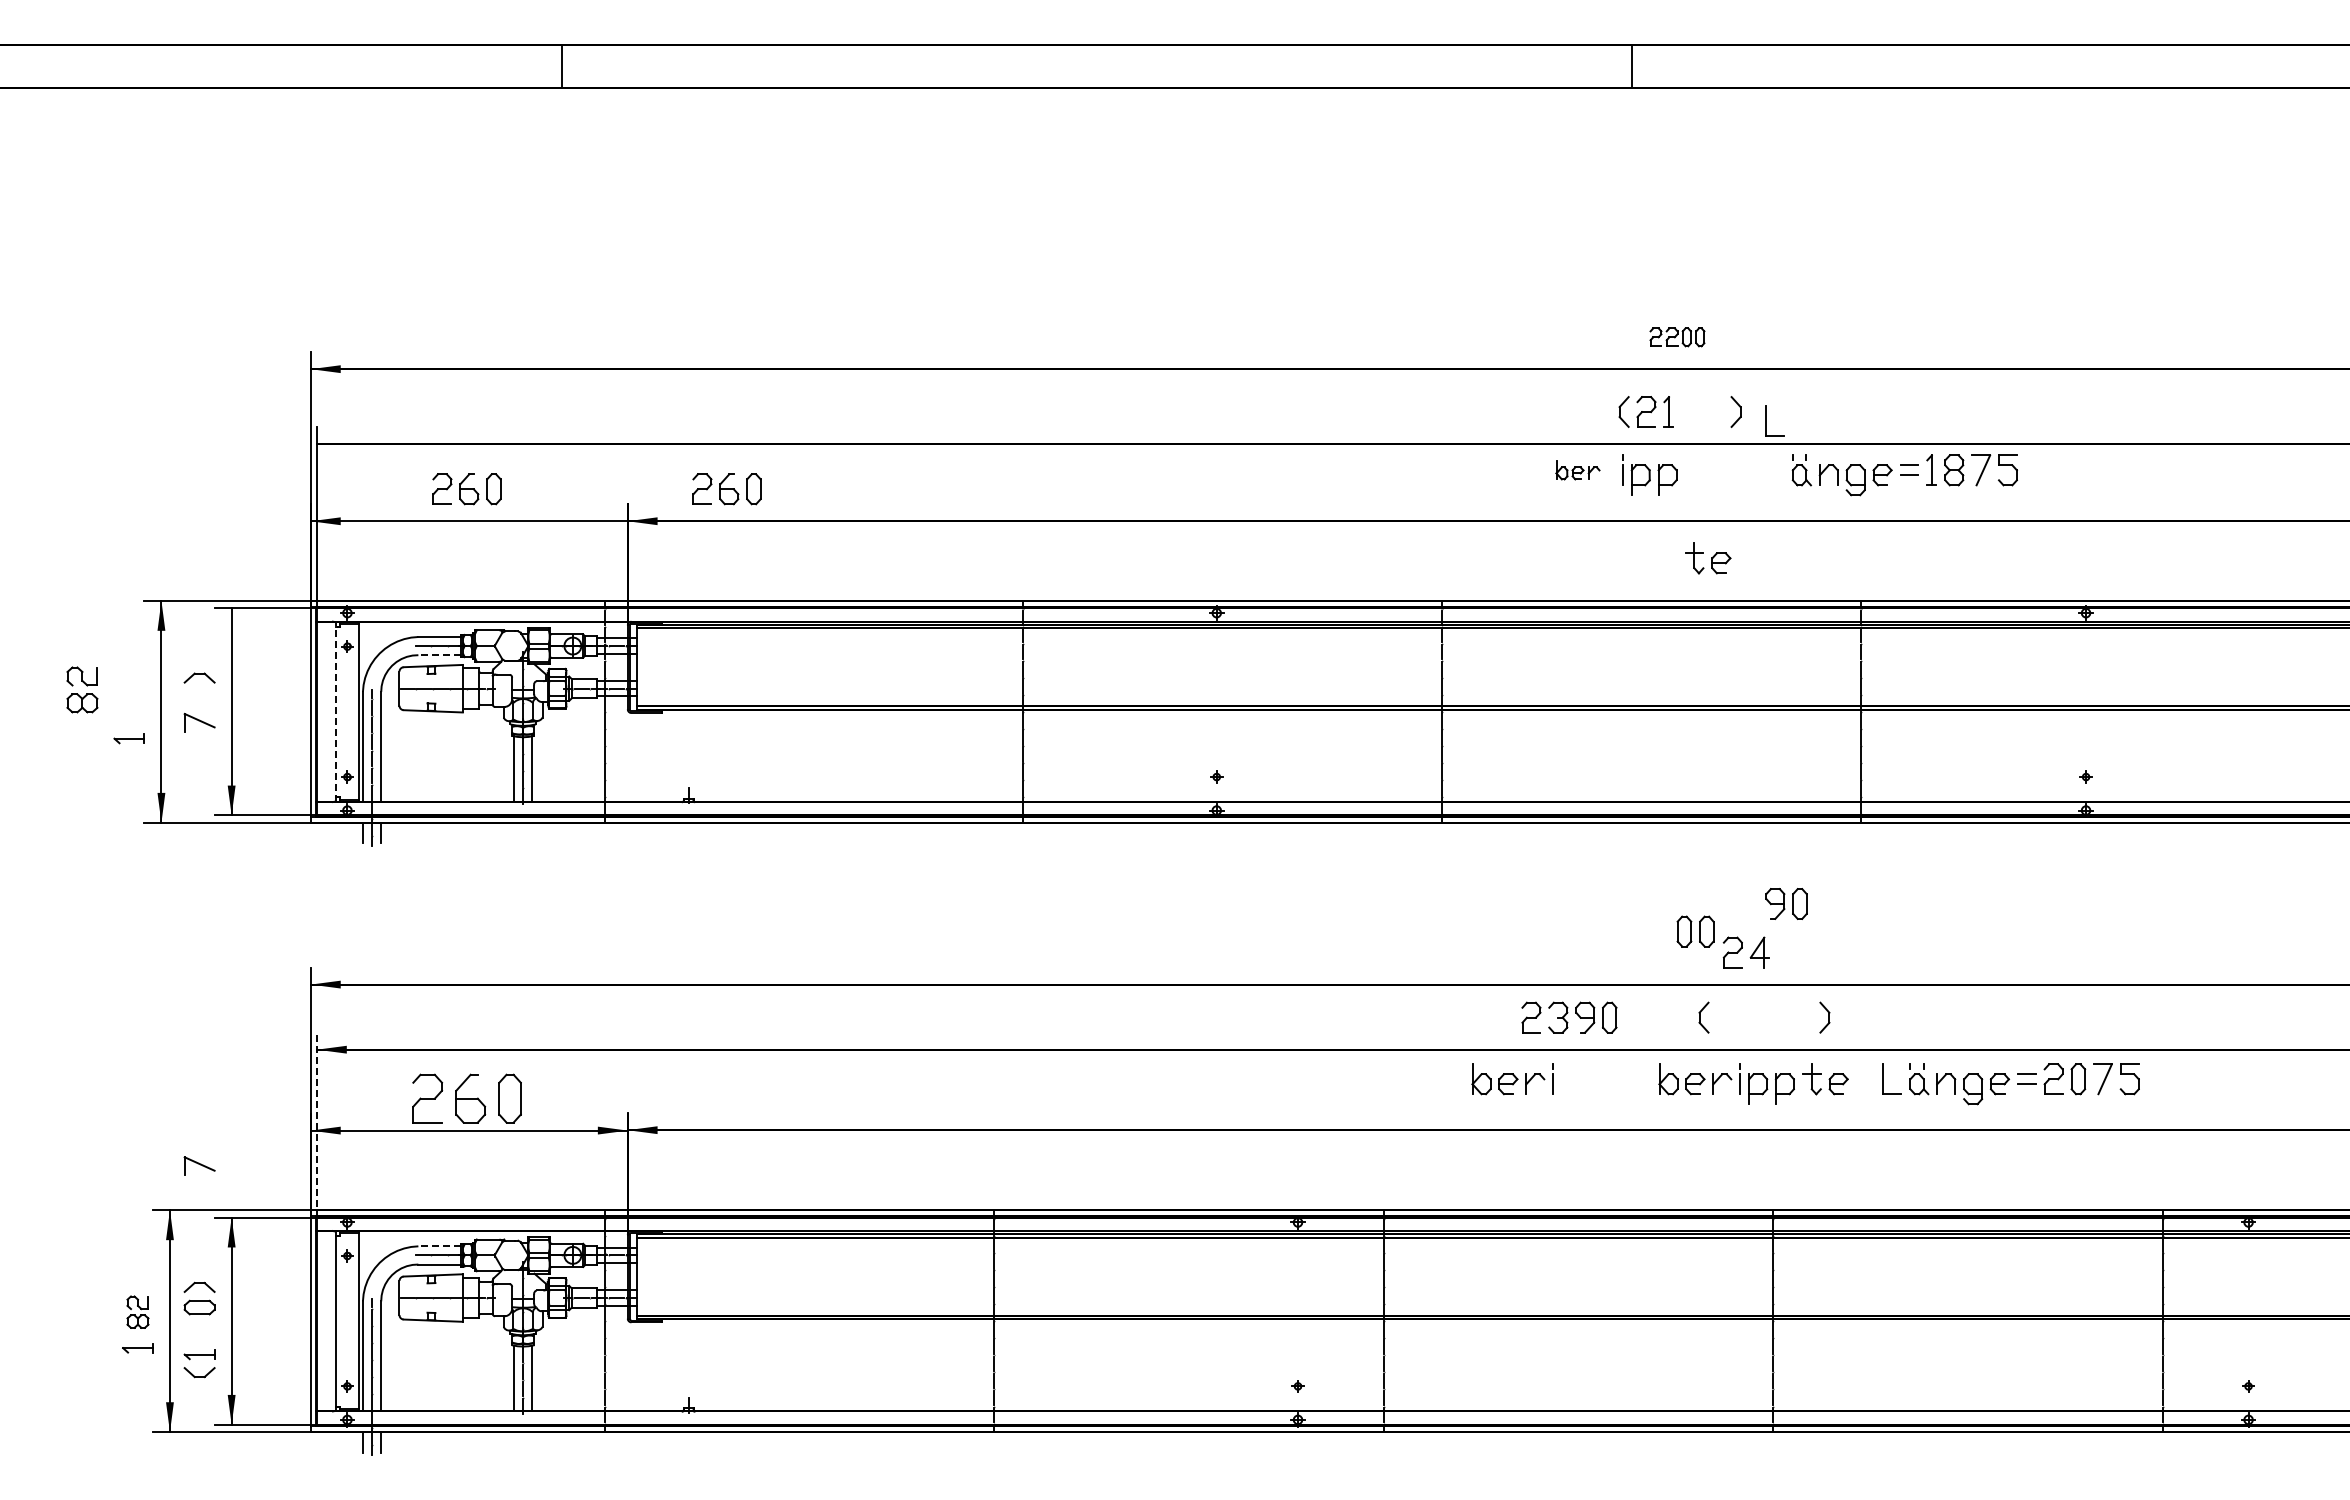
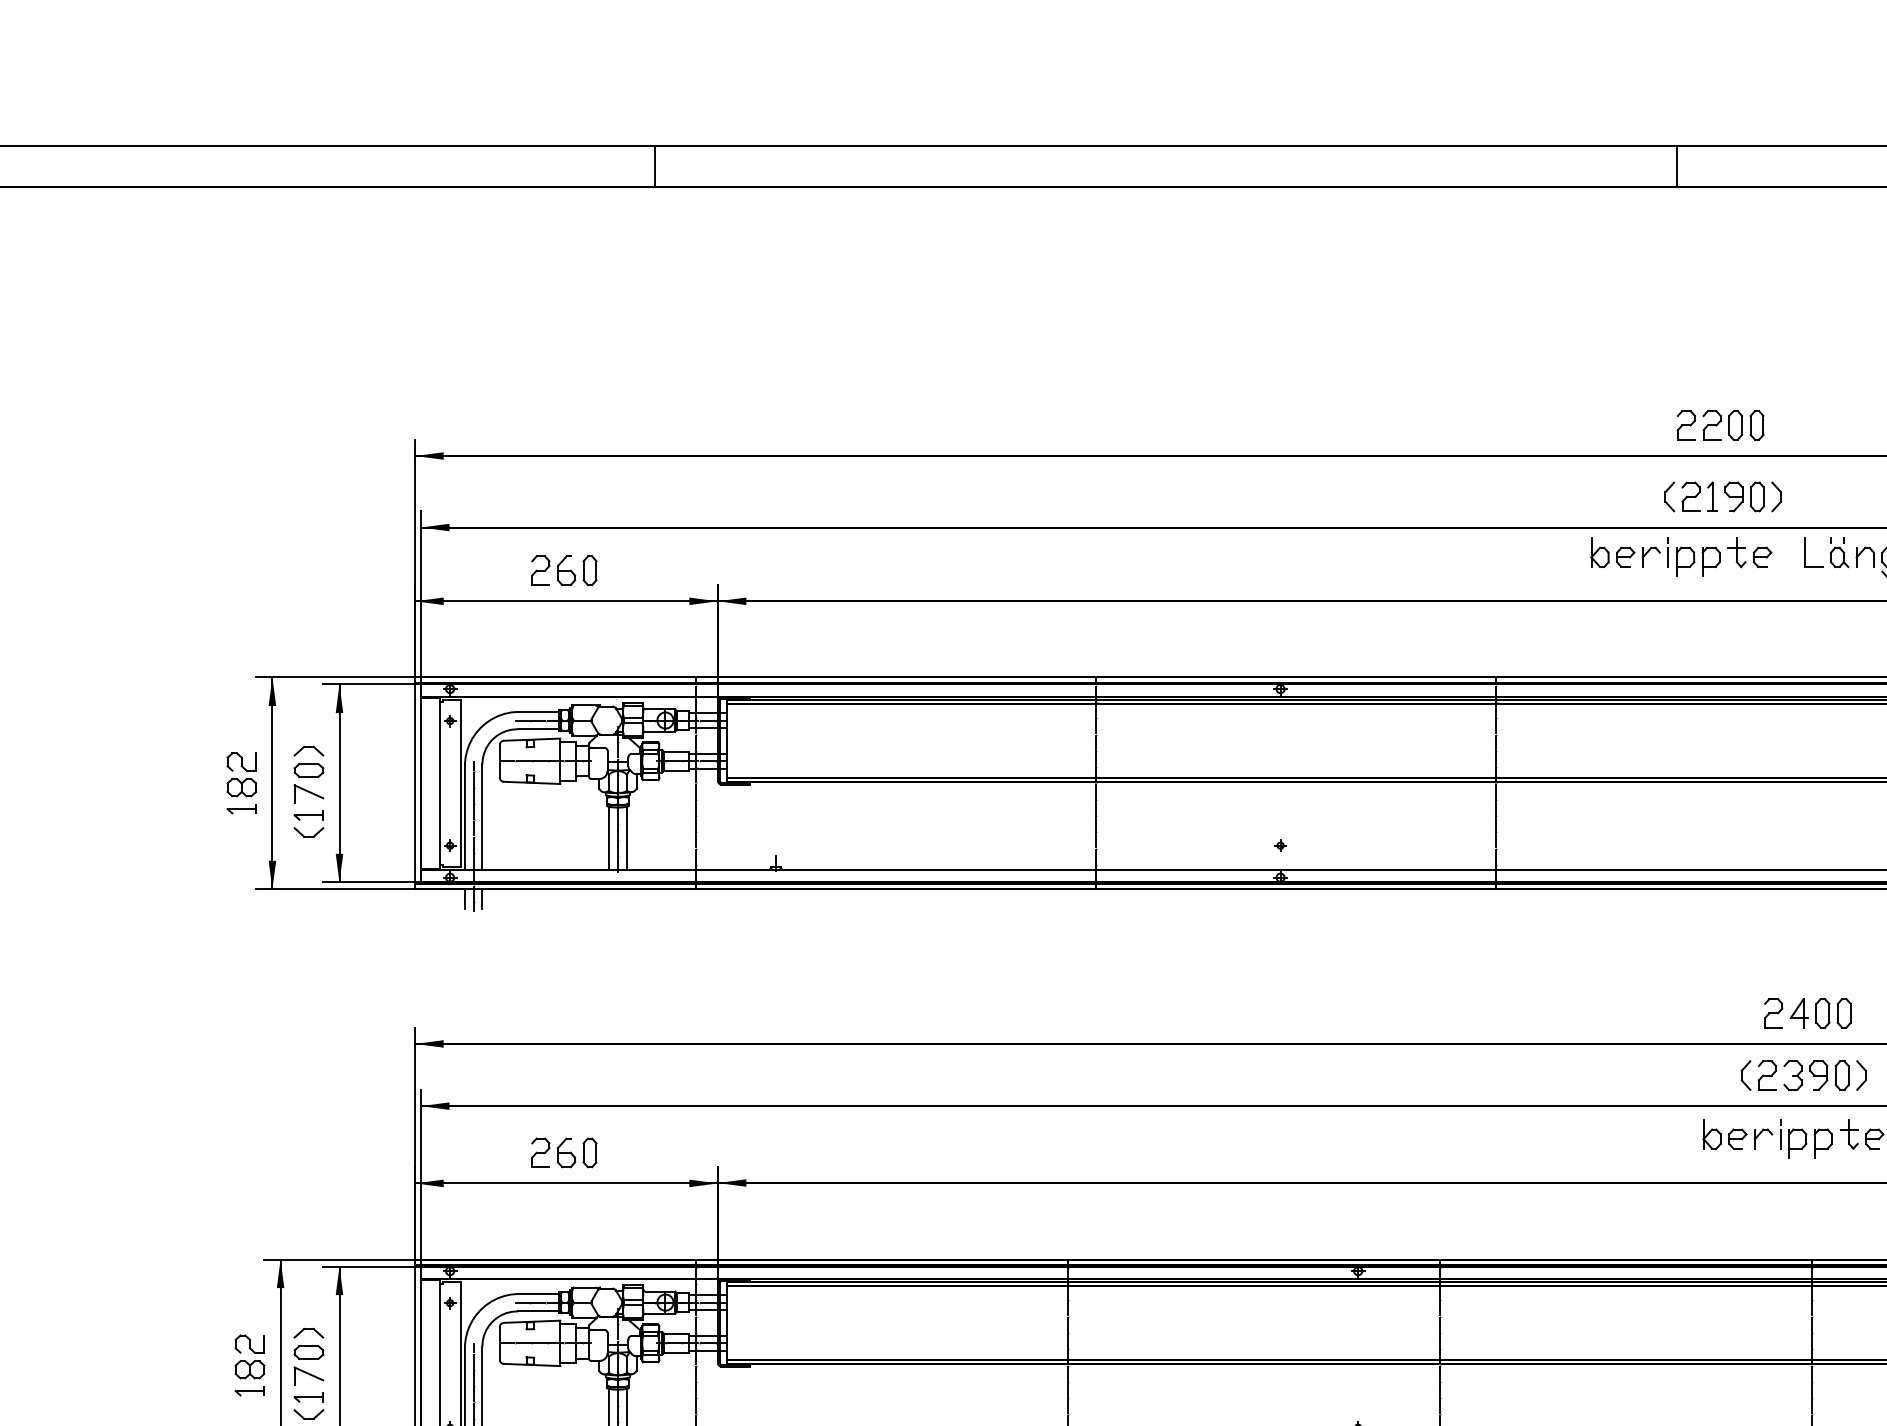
part: (1677, 337) -> (1720, 425), size x1.67
part: (1766, 420) -> (1805, 551), moved
fill: (331, 443) -> (434, 527), added
part: (1577, 470) -> (1625, 552), size x1.67
part: (726, 489) -> (812, 570), removed
fill: (612, 521) -> (703, 601), added
part: (1708, 558) -> (1750, 552), moved
fill: (231, 623) -> (339, 698), added
line: (439, 655) -> (538, 729), dashed -> solid
part: (82, 689) -> (241, 774), moved
part: (199, 698) -> (308, 770), added
line: (336, 711) -> (439, 783), dashed -> solid
part: (199, 745) -> (308, 815), added
part: (1786, 903) -> (1744, 496), moved
part: (1695, 931) -> (1833, 1013), moved
part: (1569, 1017) -> (1803, 1075), moved
part: (1512, 1079) -> (1563, 1134), removed
part: (466, 1098) -> (563, 1152), size x0.62
line: (316, 1124) -> (420, 1177), dashed -> solid
part: (199, 1165) -> (308, 1375), moved
line: (439, 1246) -> (538, 1294), dashed -> solid
part: (137, 1311) -> (249, 1356), size x1.43

